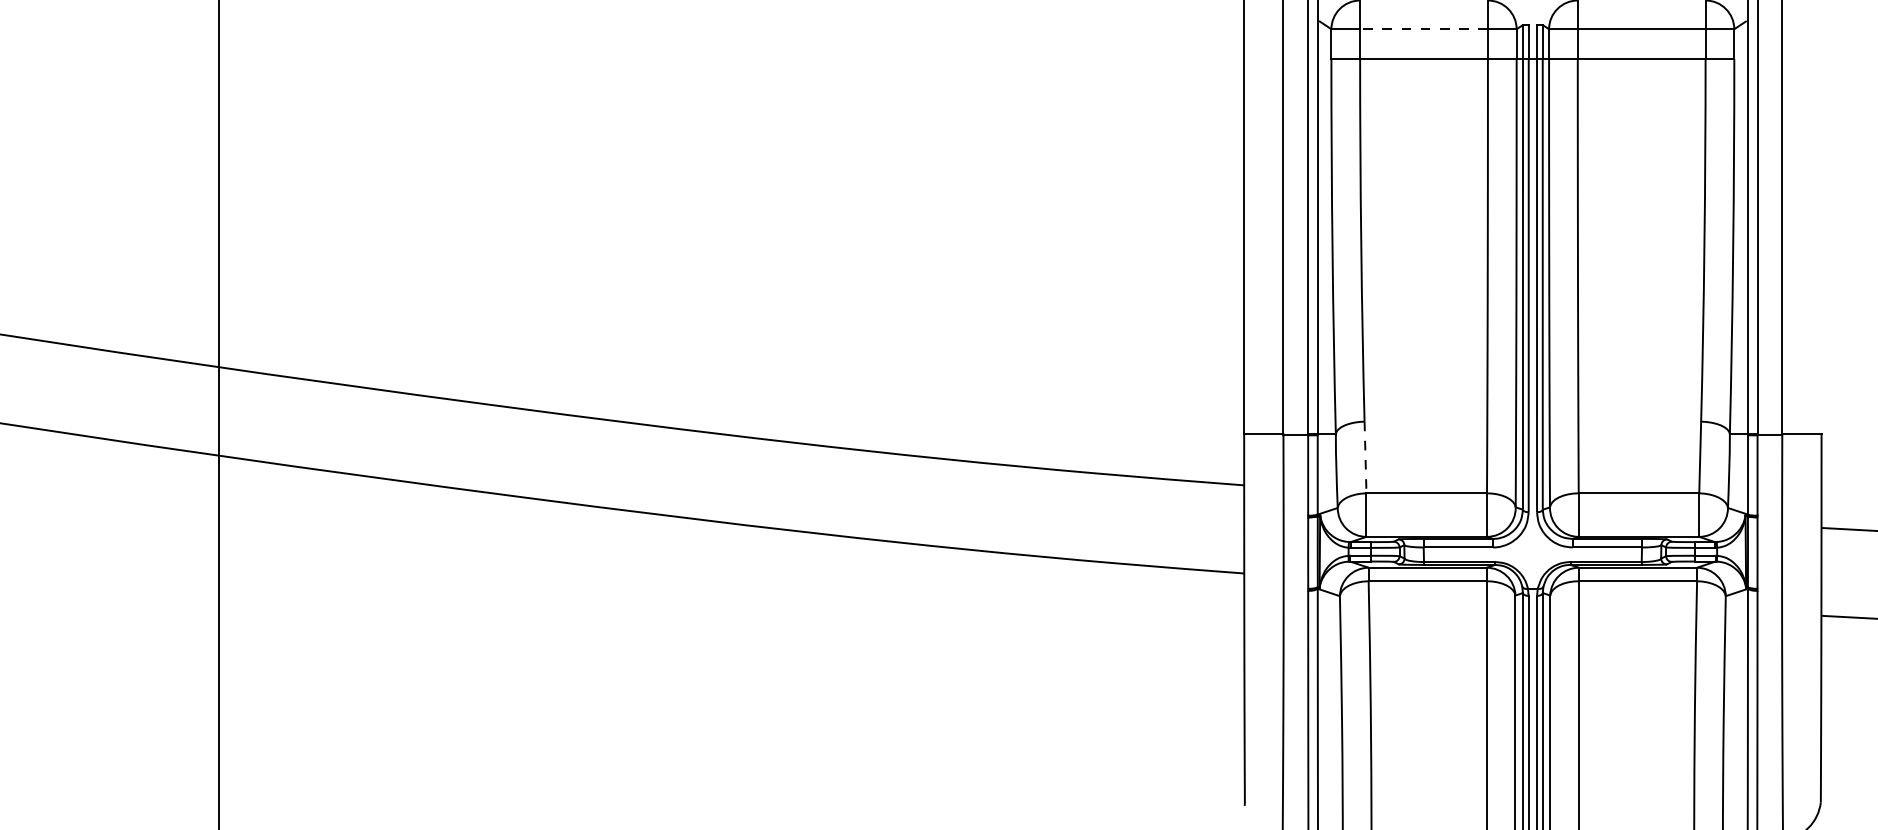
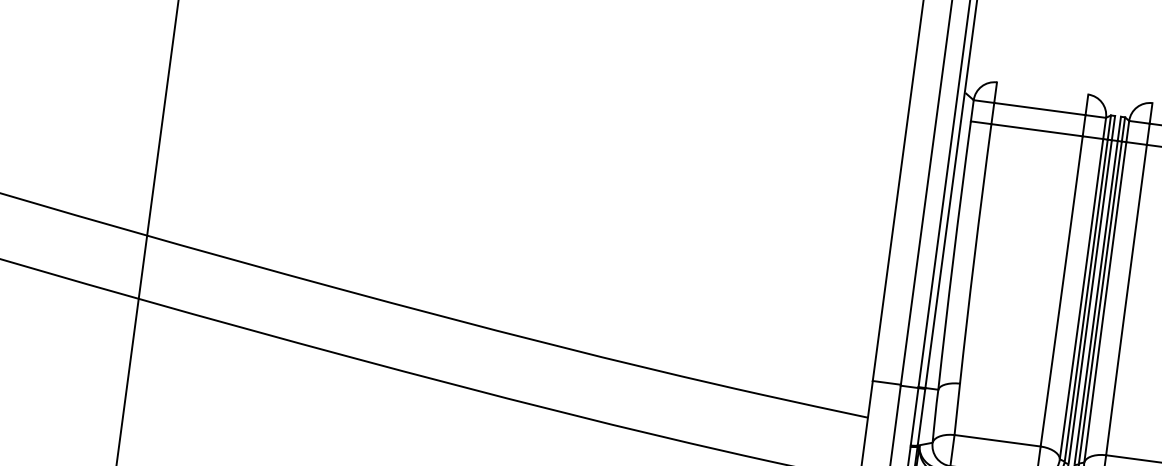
line: (1424, 29) -> (1040, 109), dashed -> solid
line: (1365, 457) -> (957, 409), dashed -> solid

